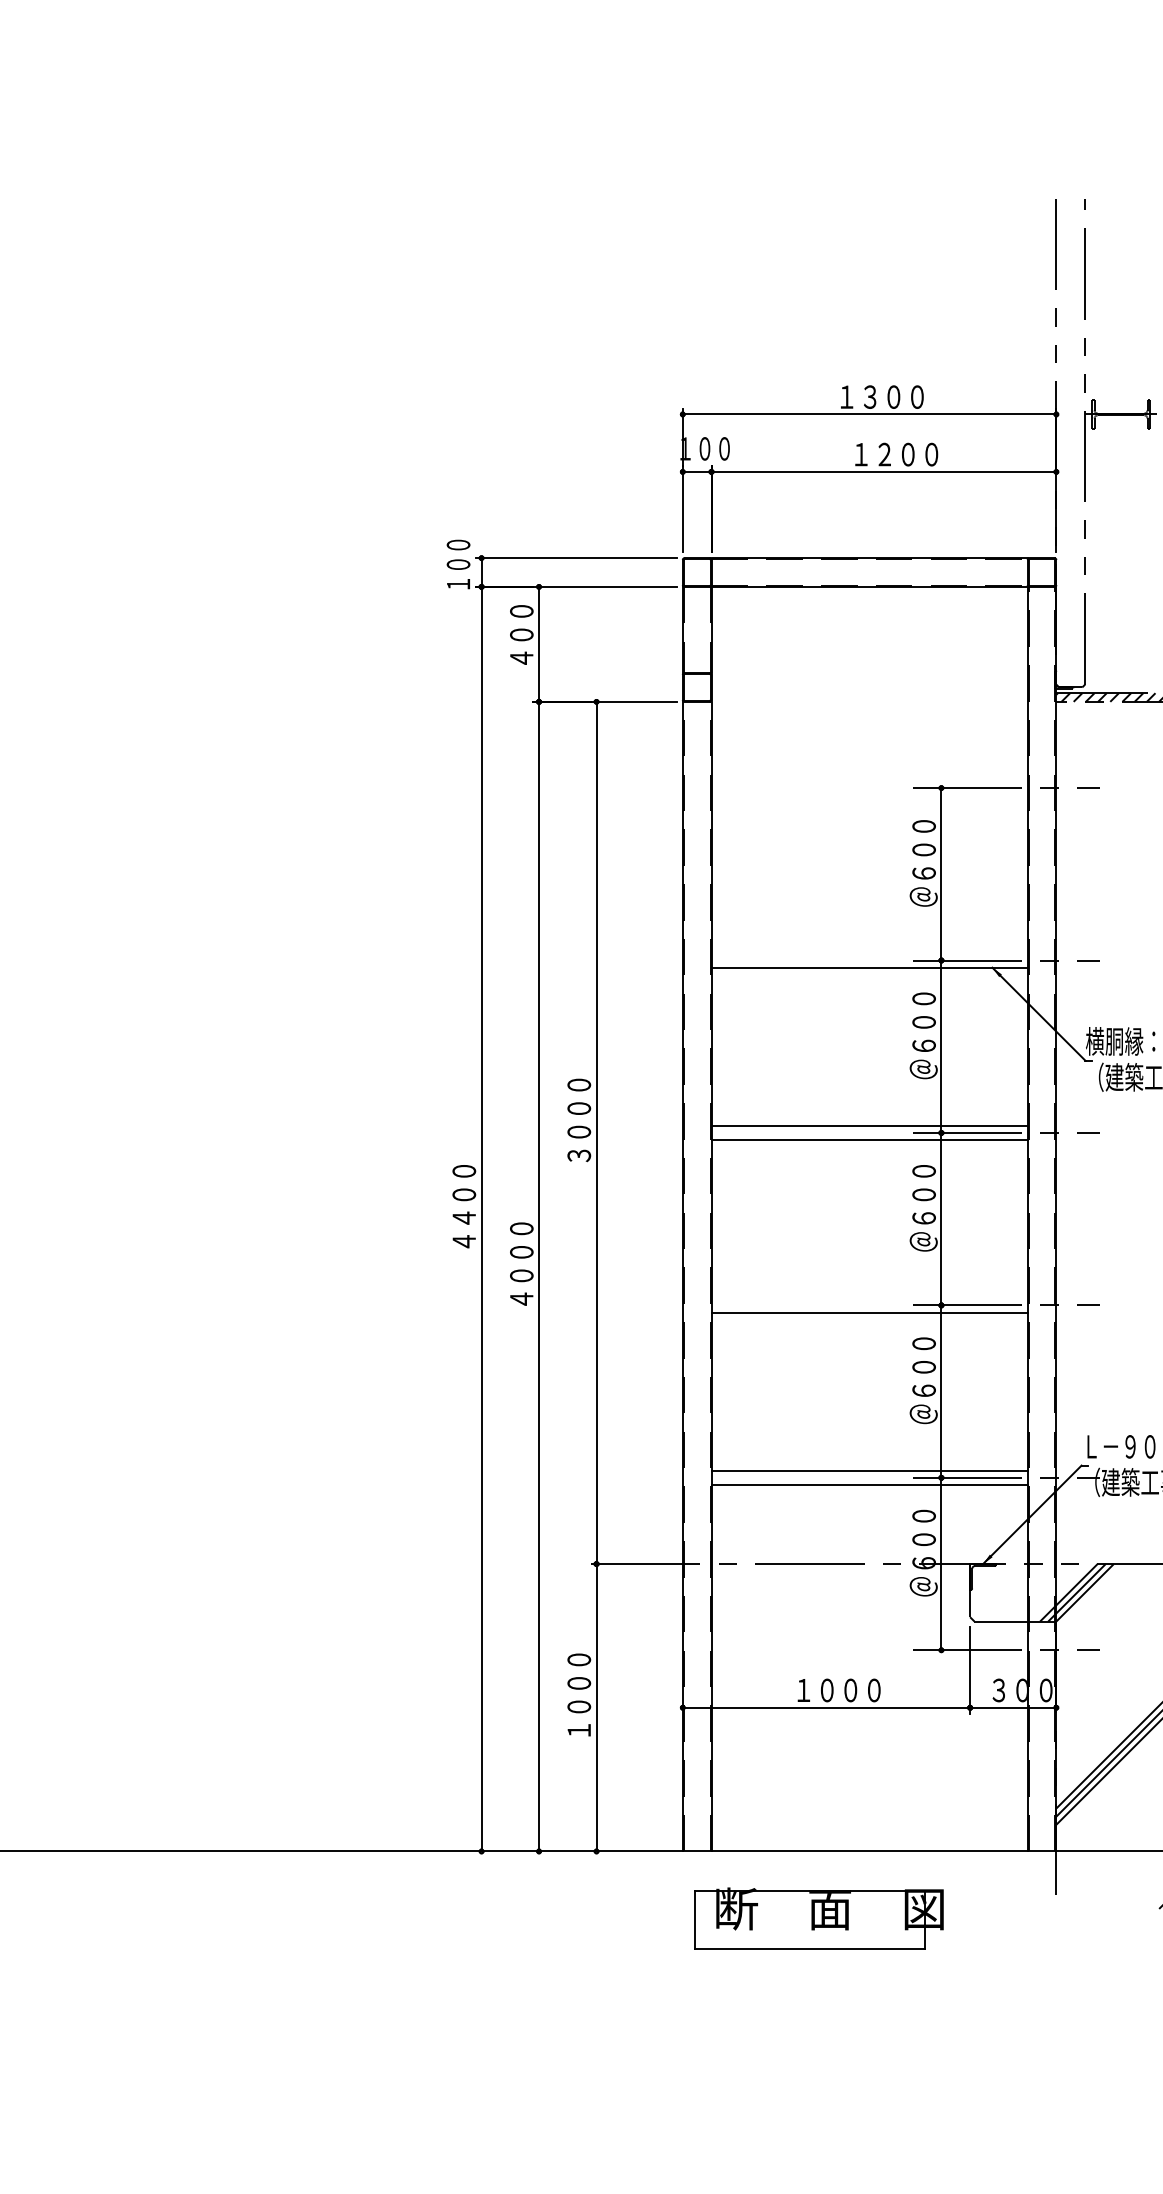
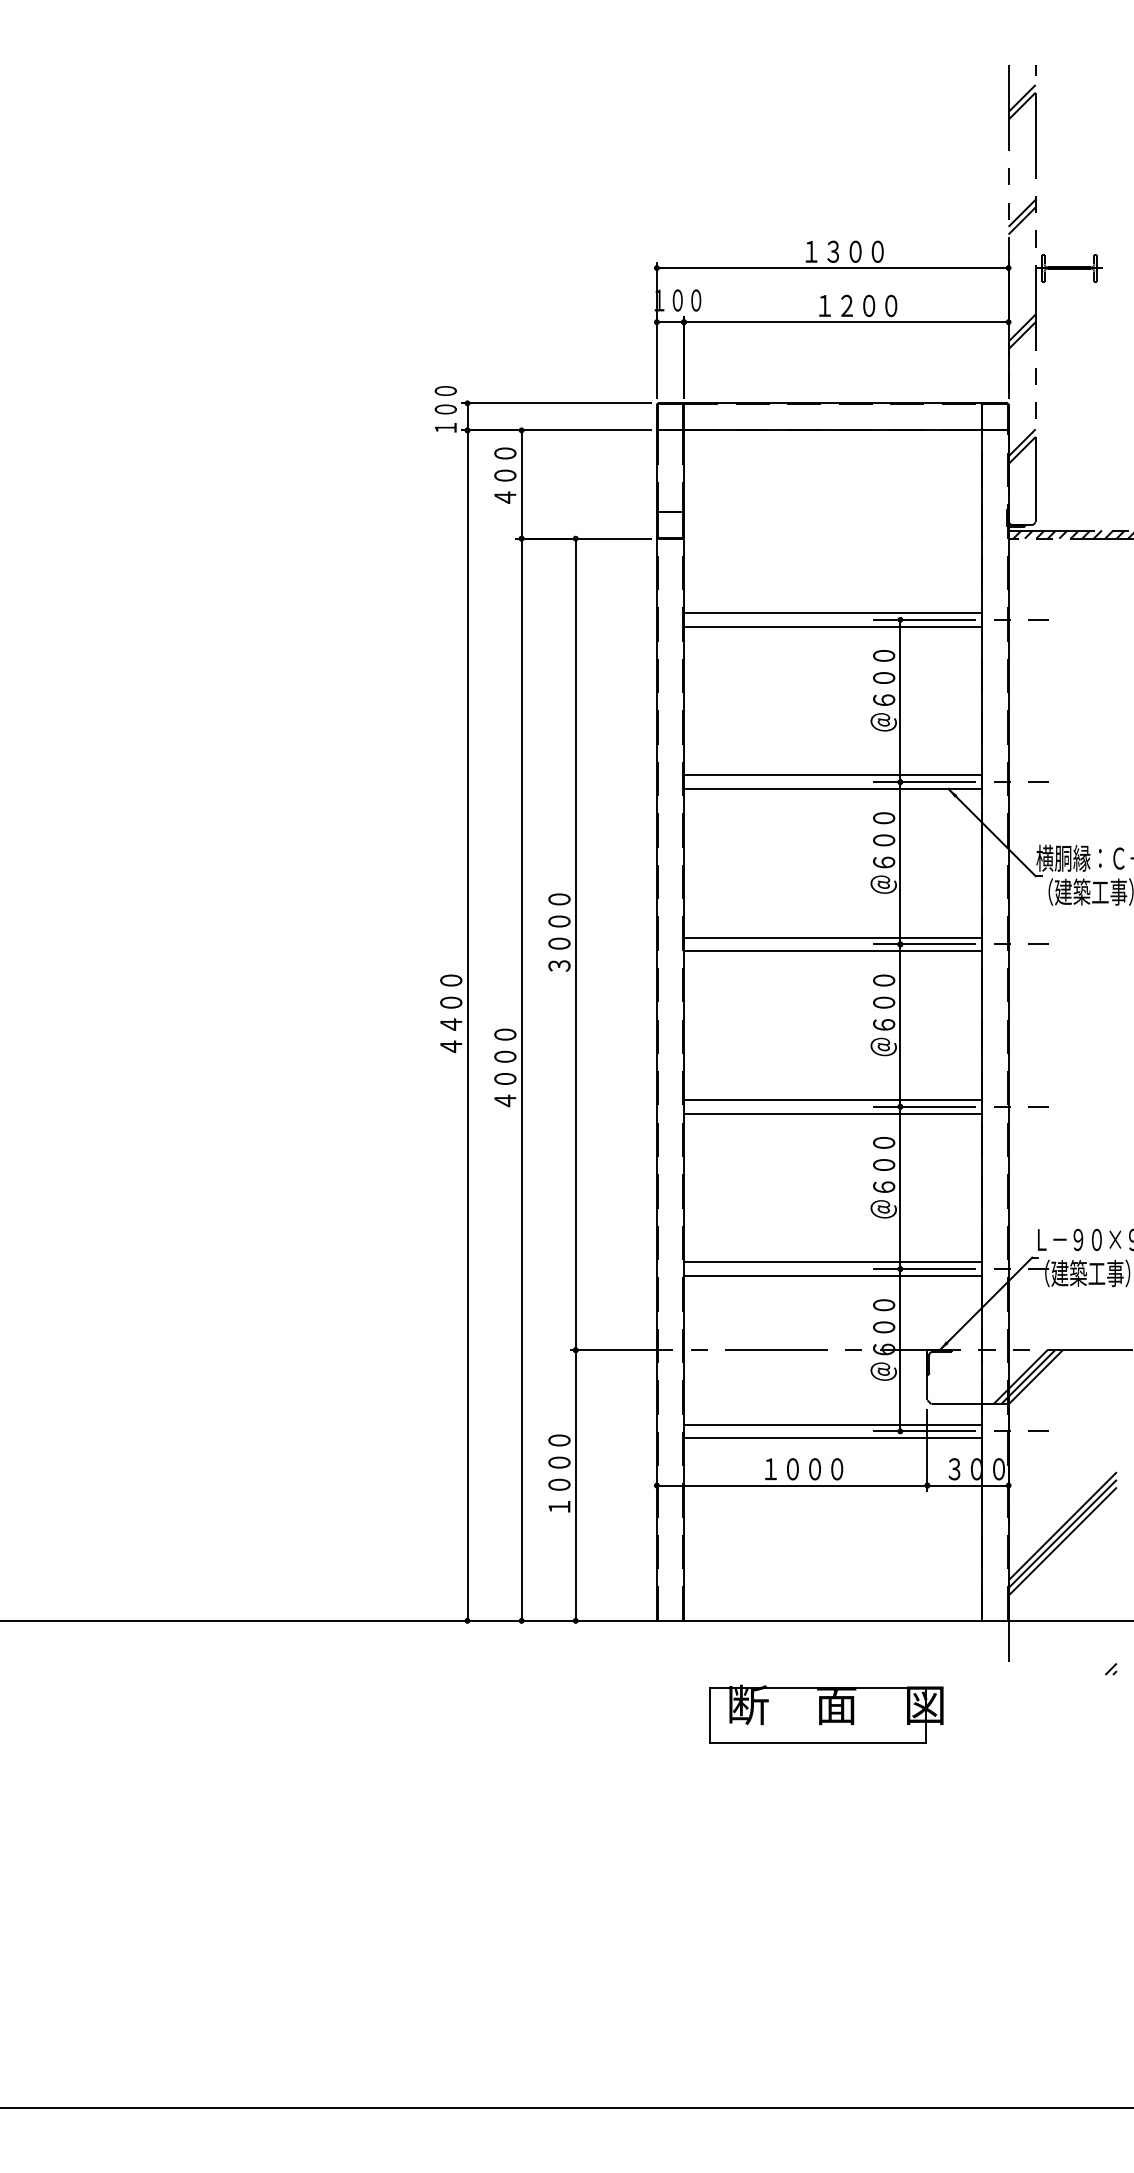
hatch: (1070, 421) -> (1021, 274), added
line: (869, 781) -> (832, 613), added
line: (869, 795) -> (832, 626), added
line: (869, 953) -> (832, 775), added
line: (869, 1298) -> (832, 1100), added
line: (869, 1642) -> (832, 1424), added
line: (869, 1657) -> (832, 1438), added
part: (819, 1918) -> (826, 1713), moved

